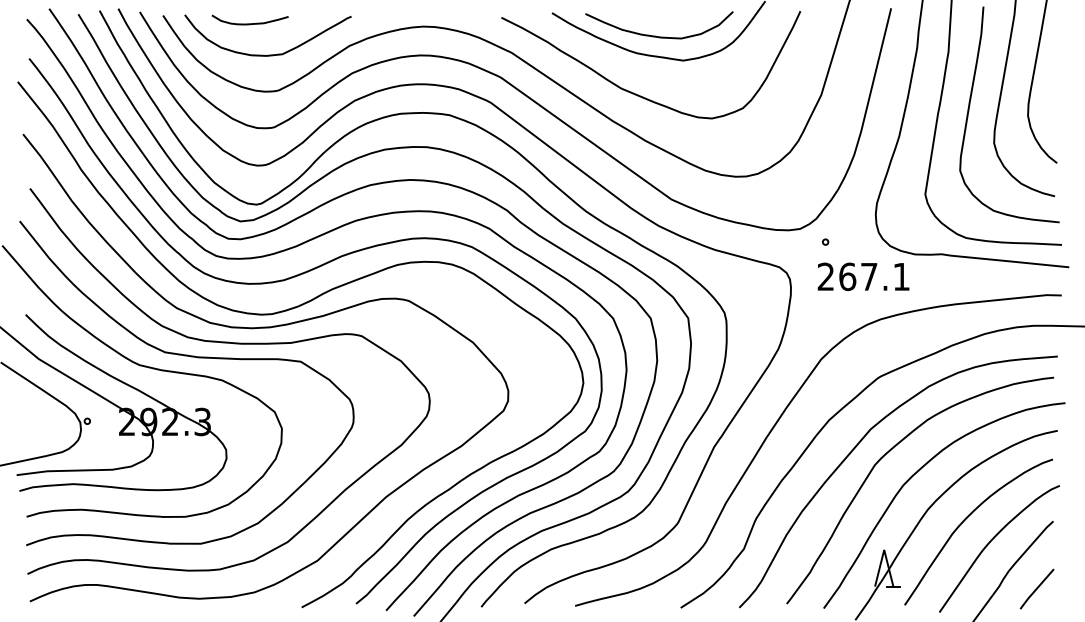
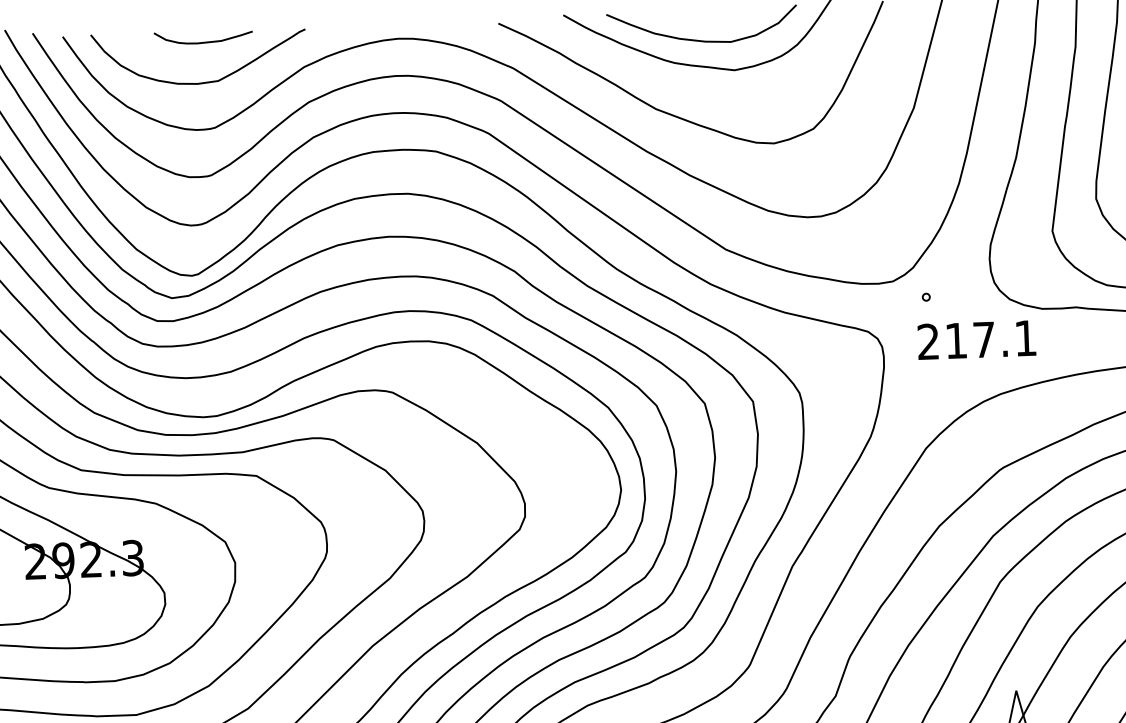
curve: (249, 23) -> (202, 41), moved
text: (847, 276) -> (956, 340), 267.1 -> 217.1

